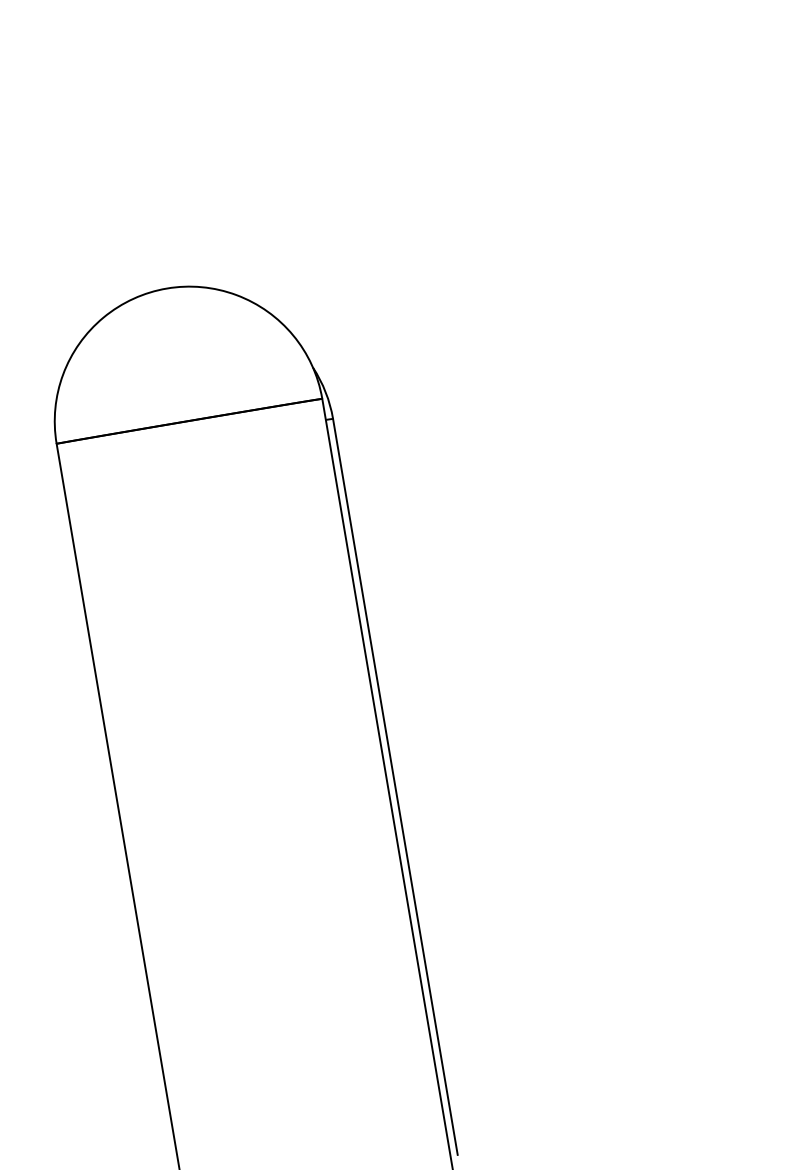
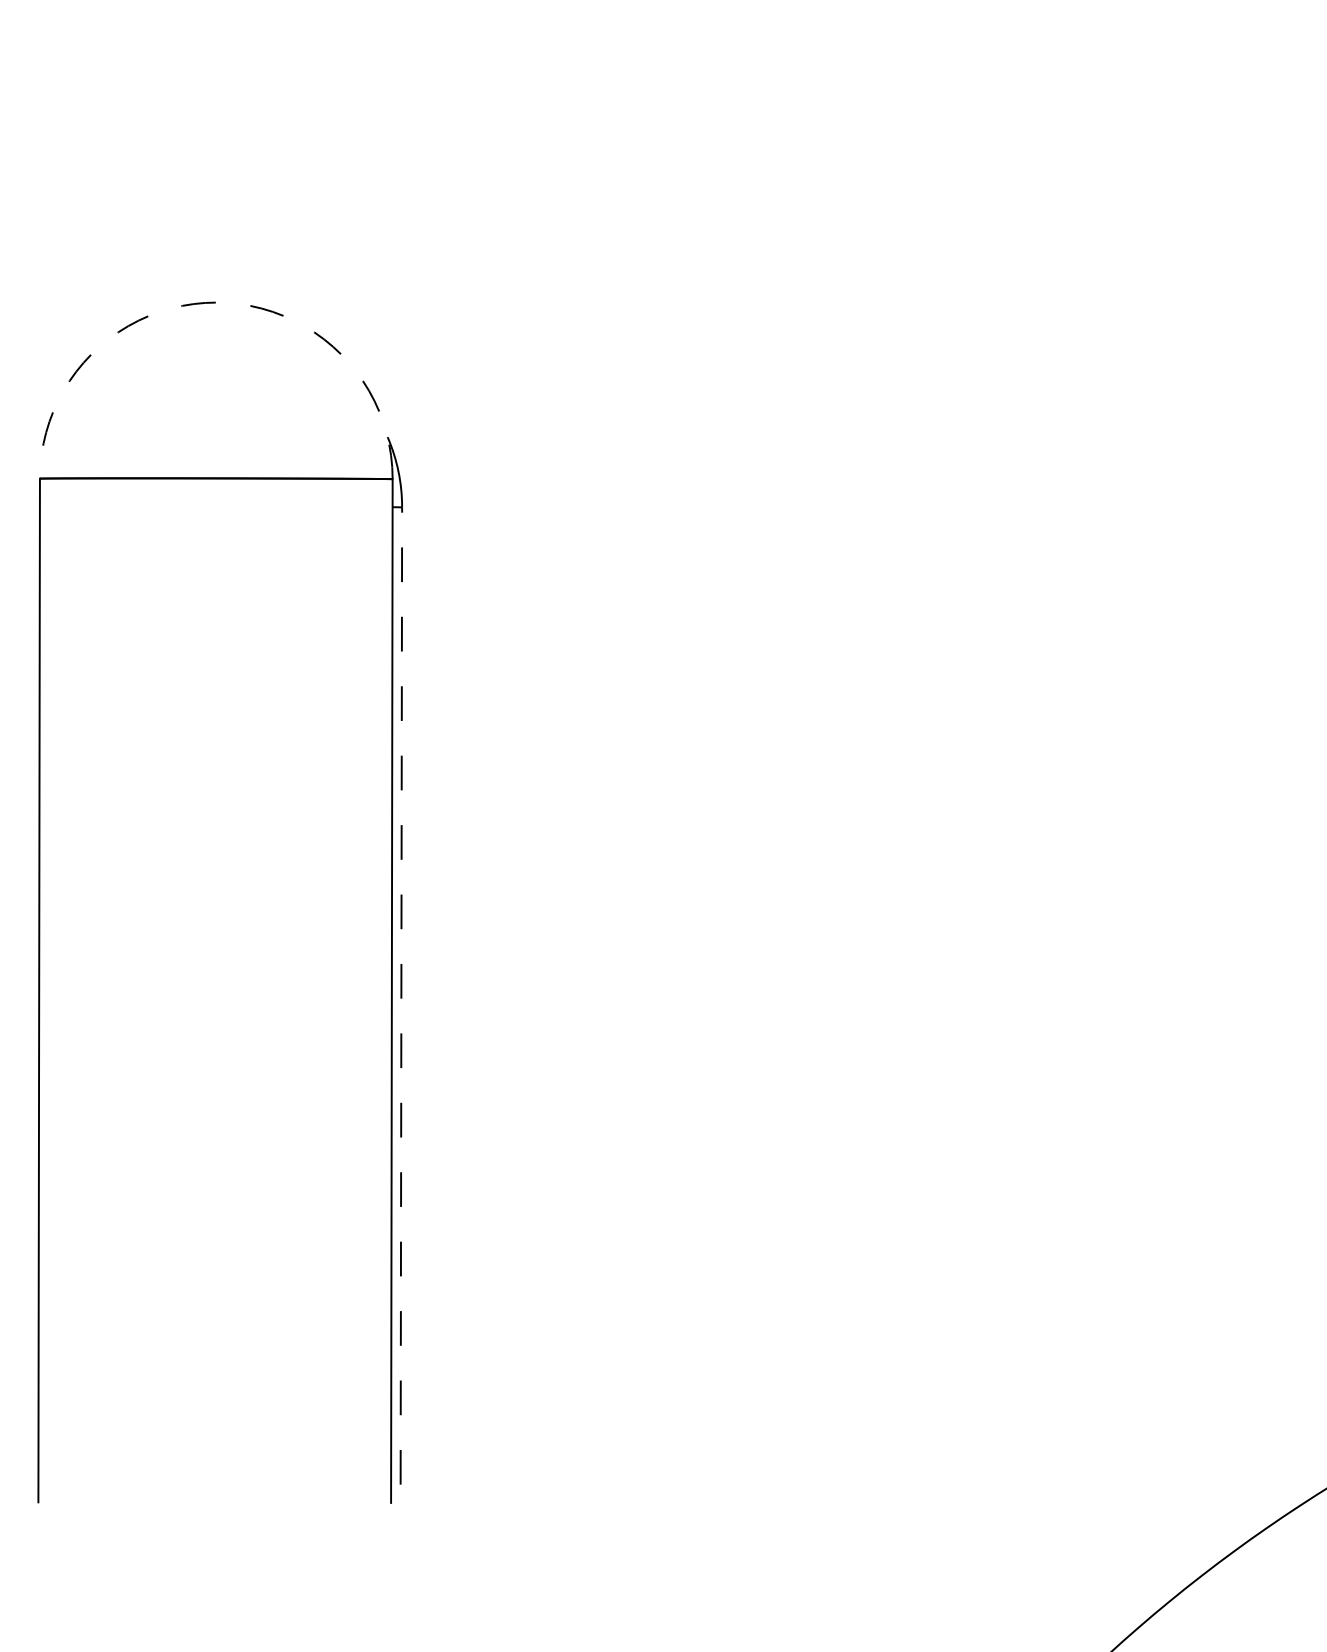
arc: (166, 288) -> (216, 302), solid -> dashed
line: (395, 787) -> (401, 996), solid -> dashed

